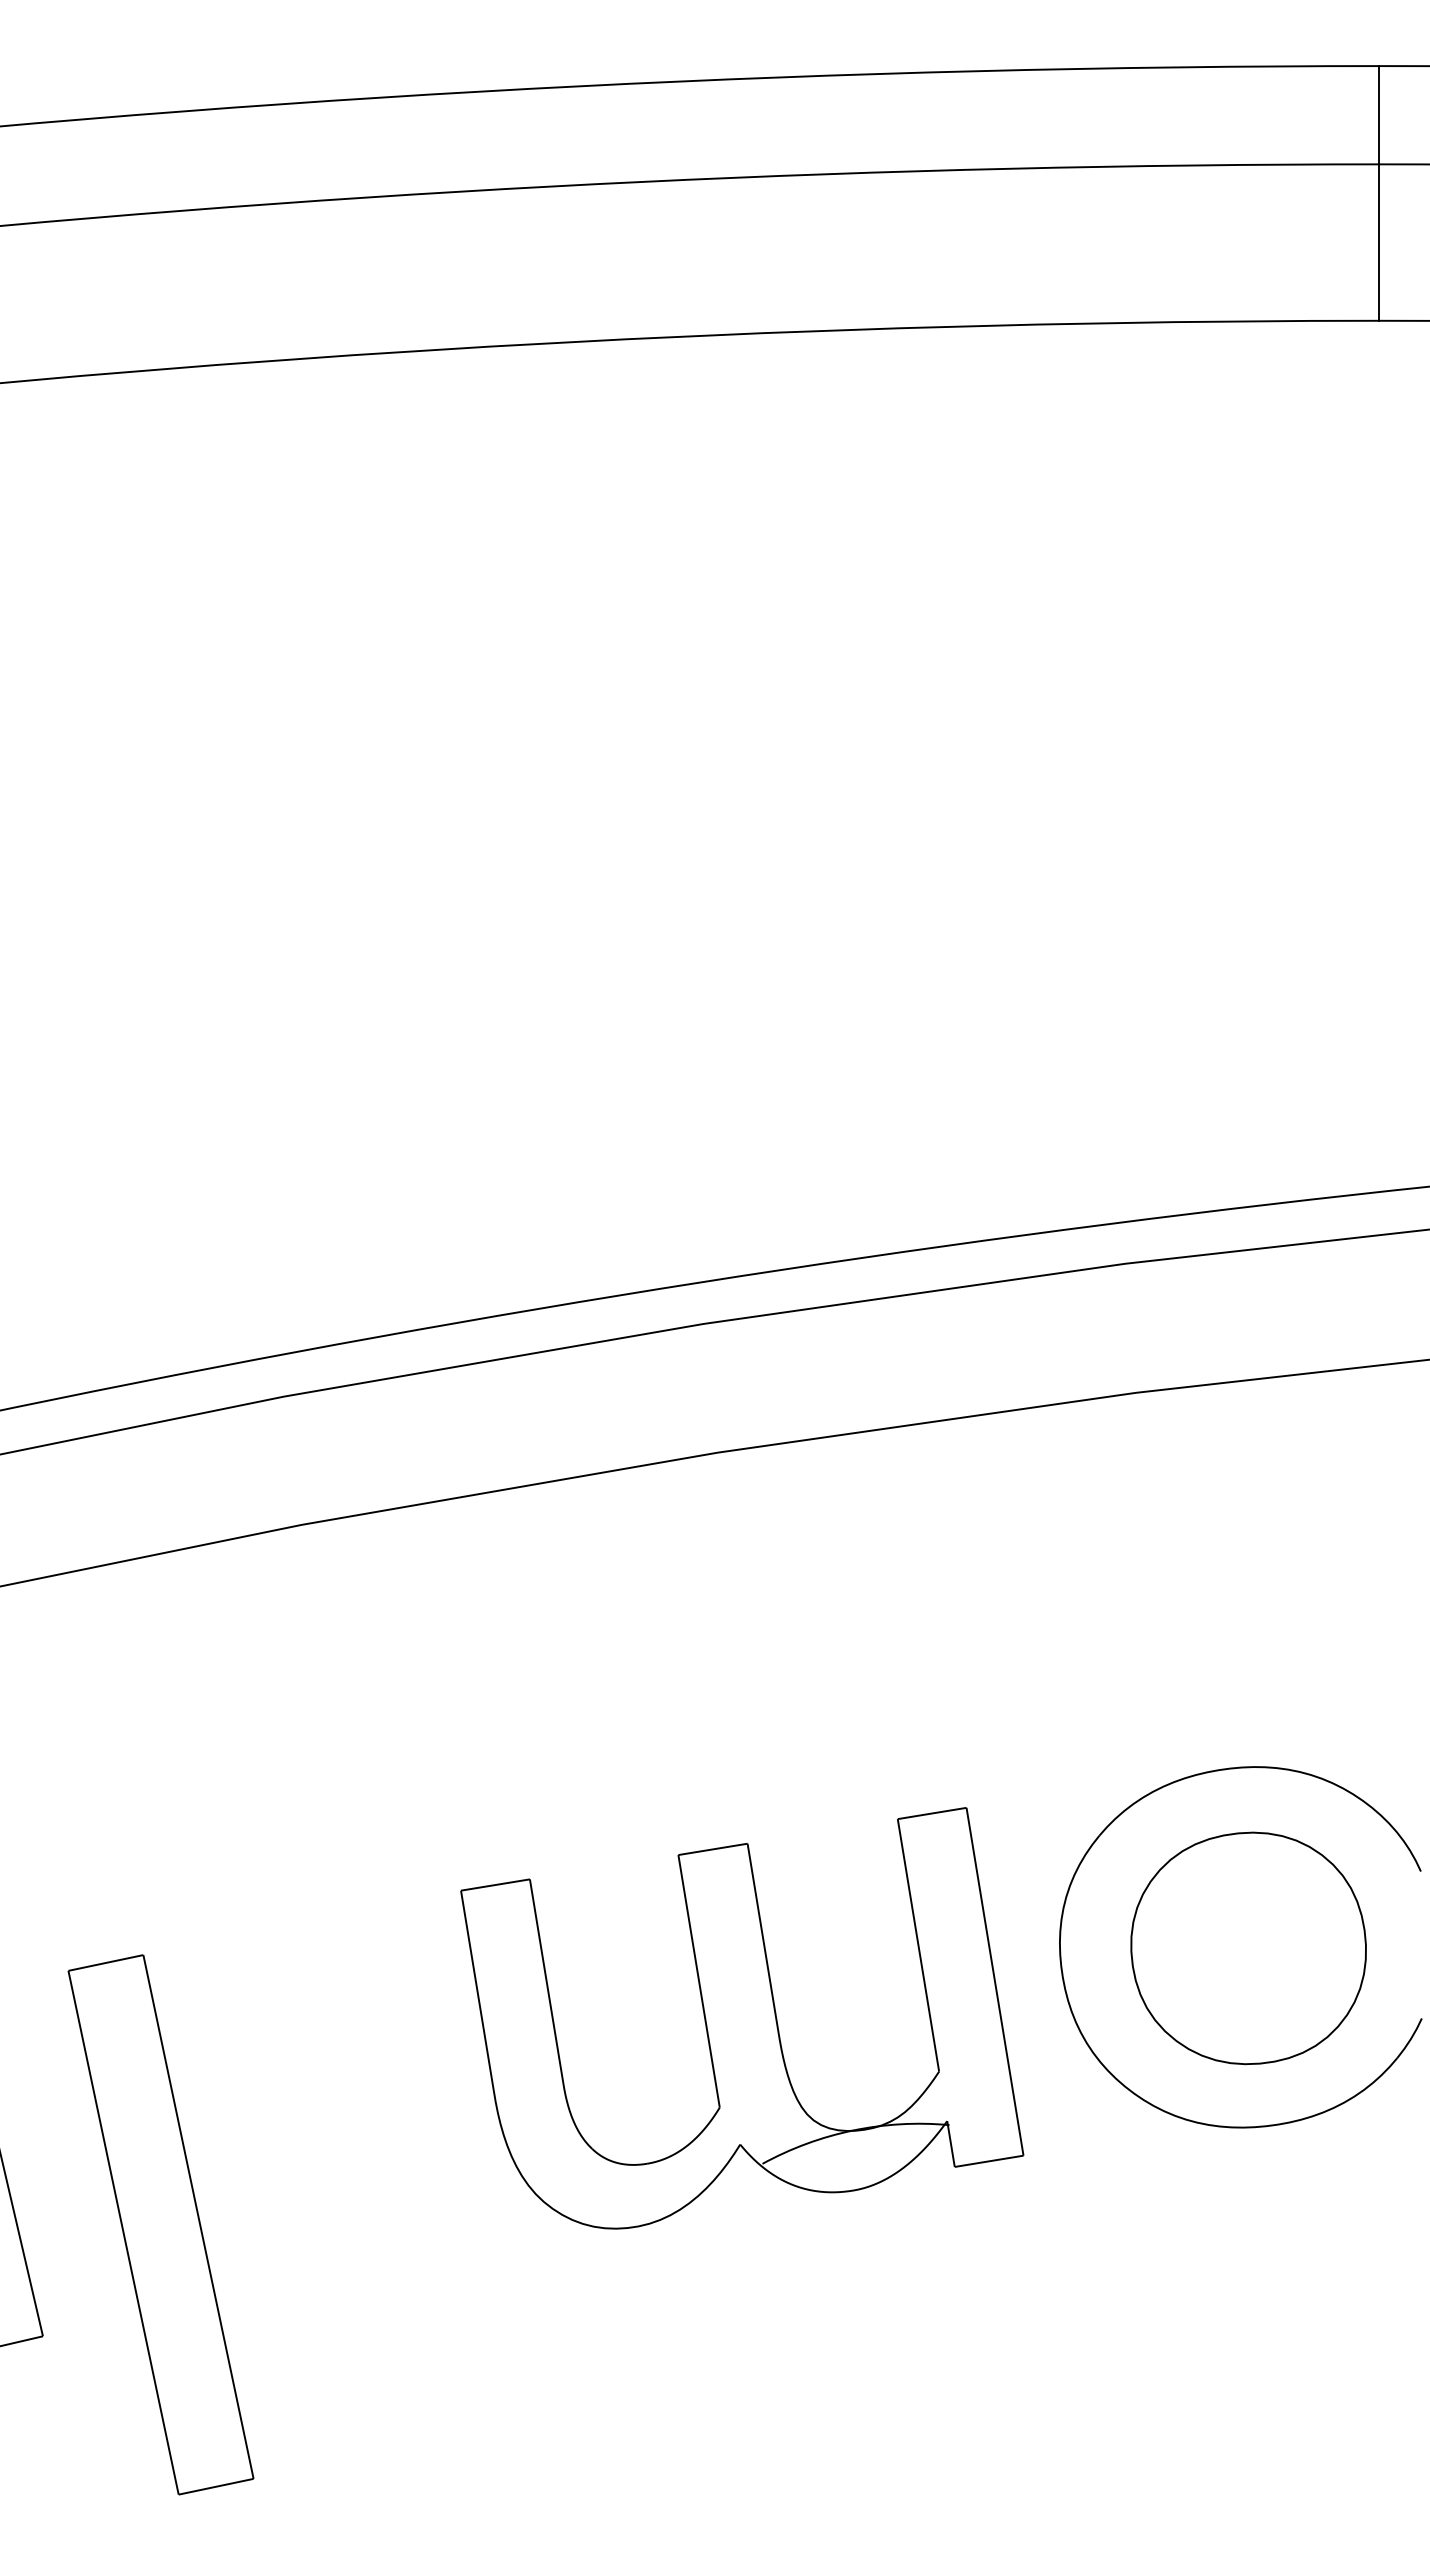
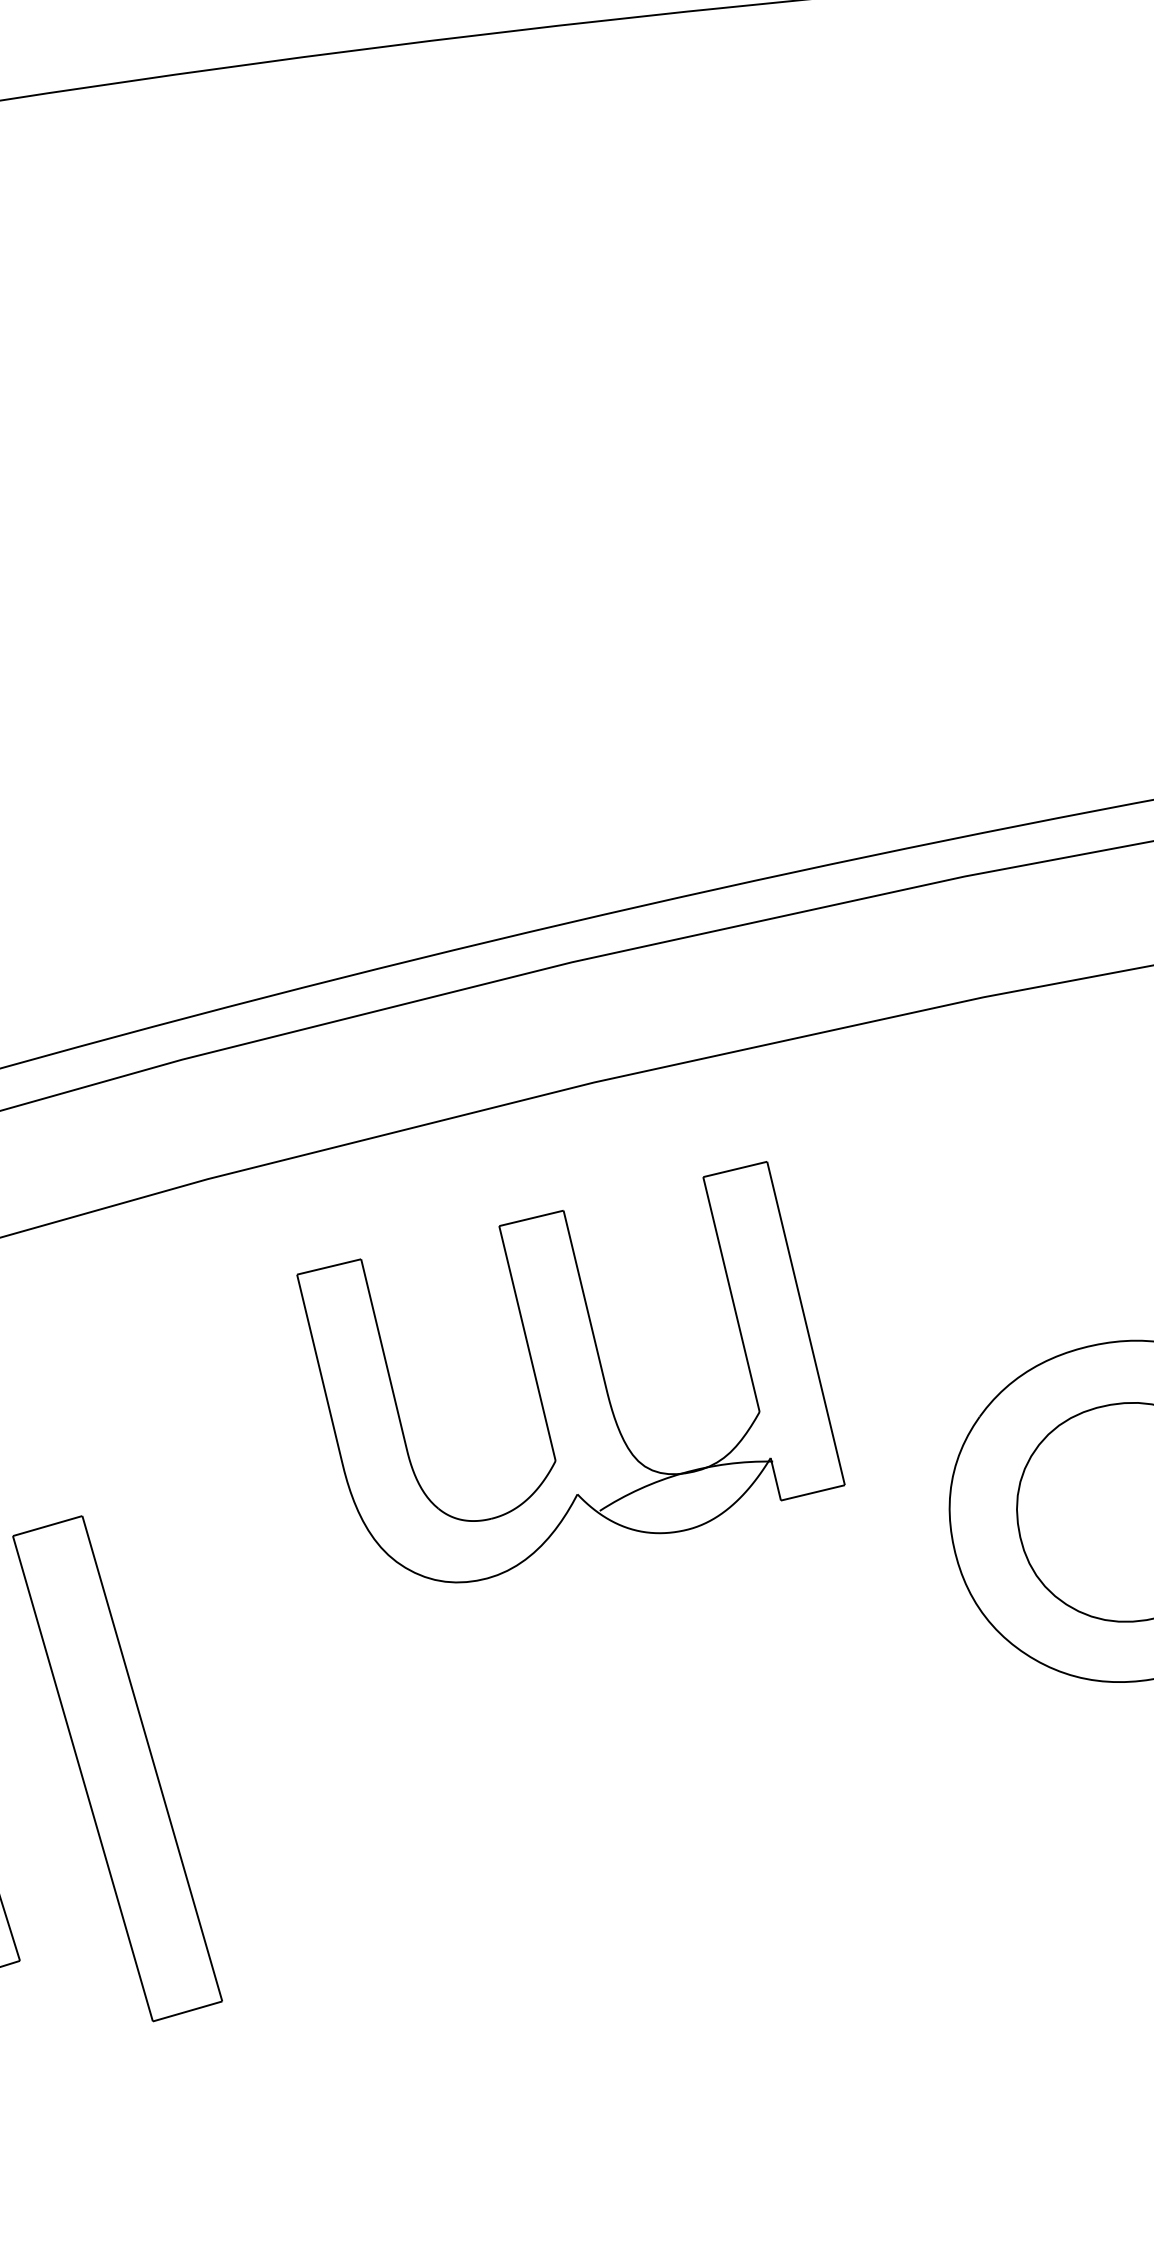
part: (742, 2018) -> (570, 1375), moved
part: (160, 2224) -> (117, 1768), moved

